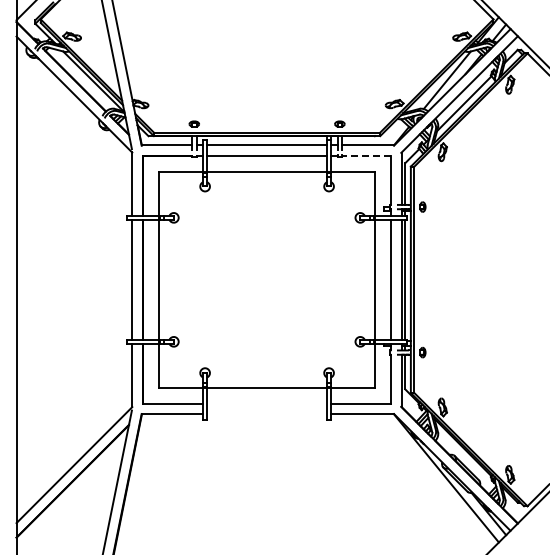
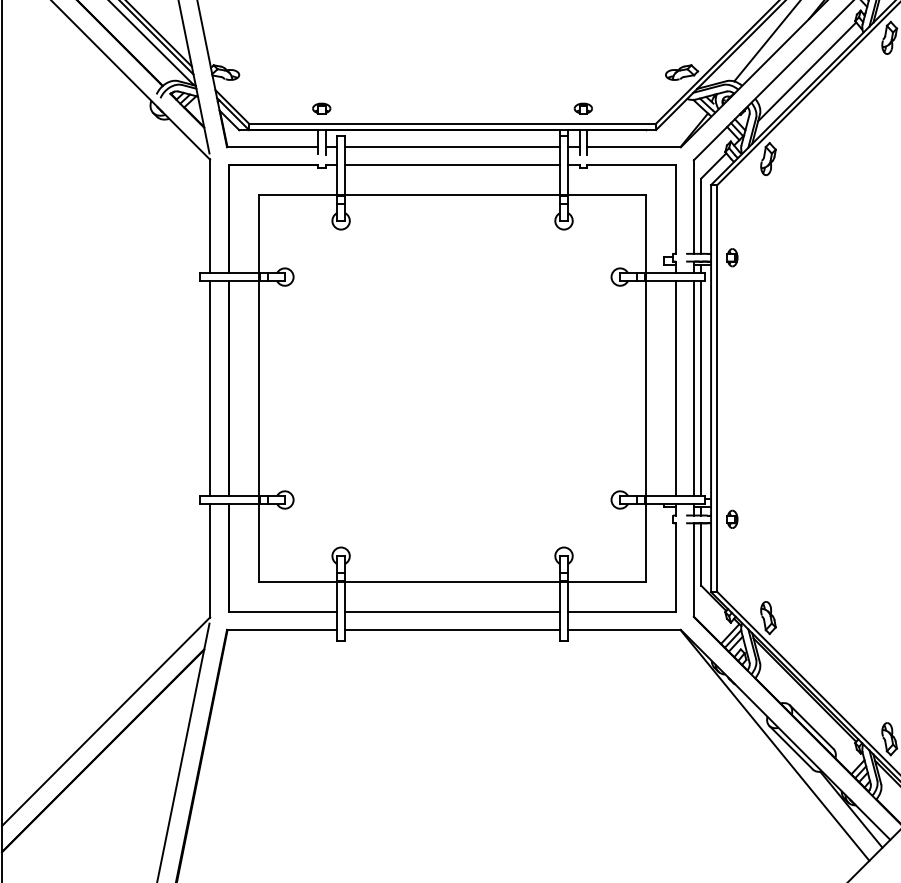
line: (366, 155) -> (631, 164), dashed -> solid
line: (266, 404) -> (451, 612), added
line: (266, 414) -> (451, 630), added

